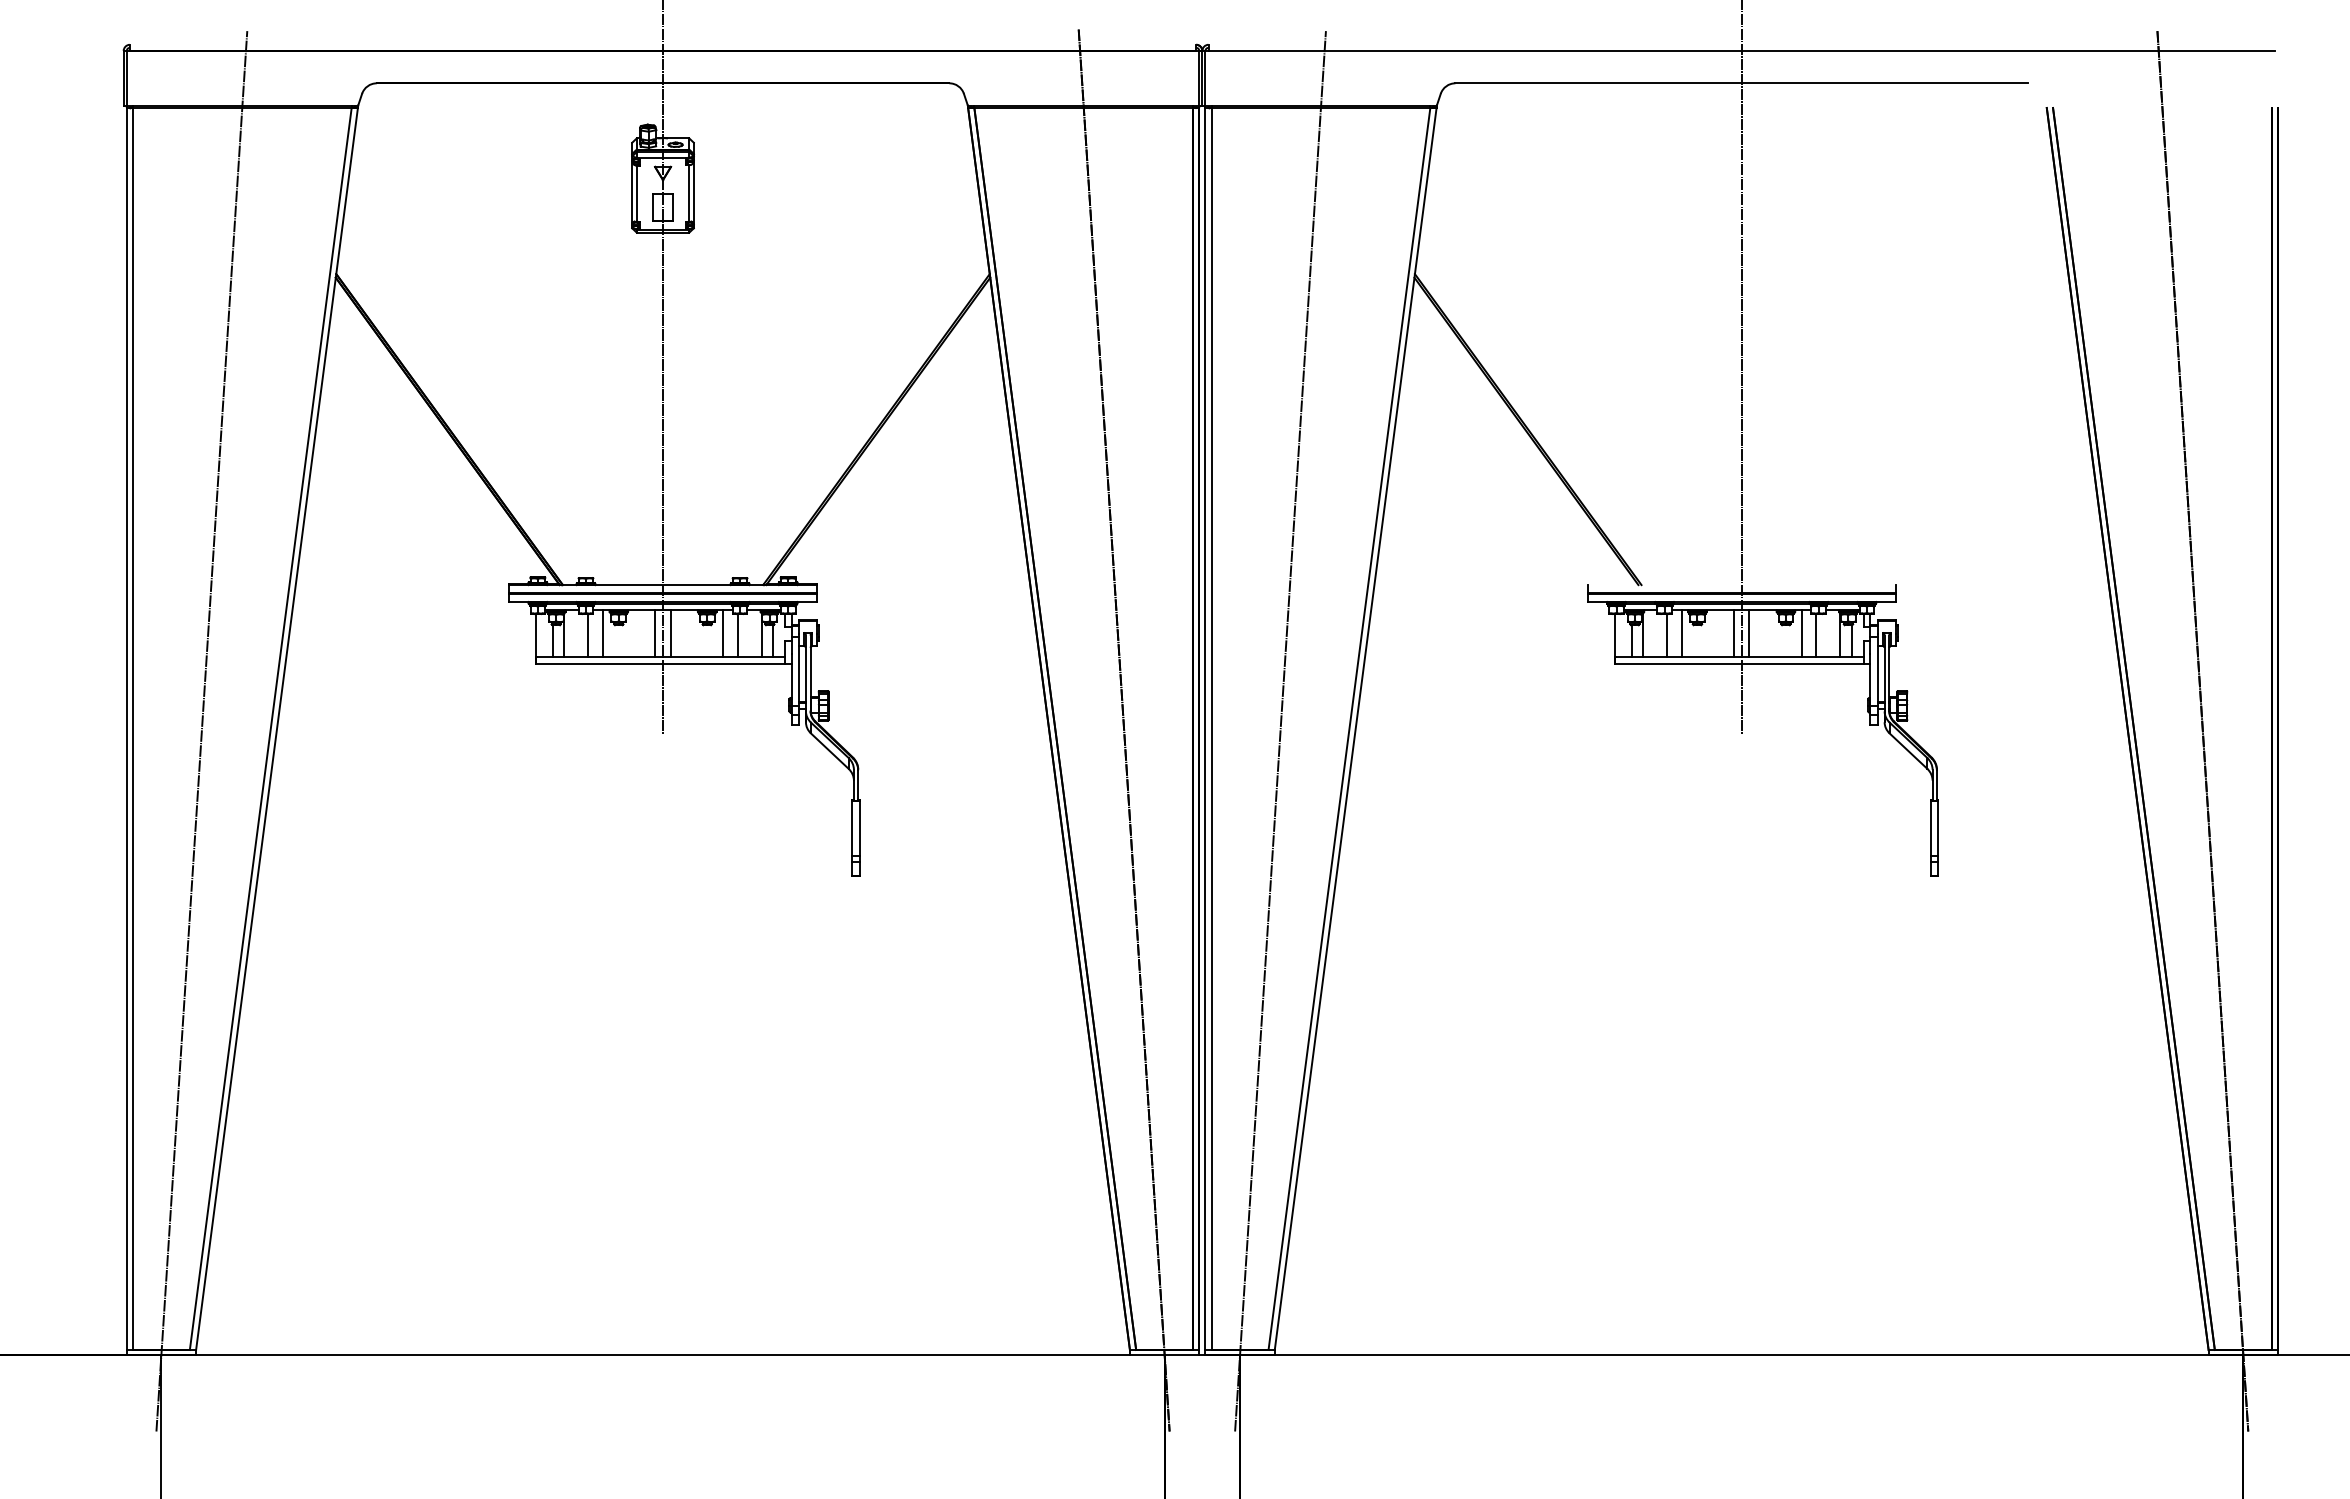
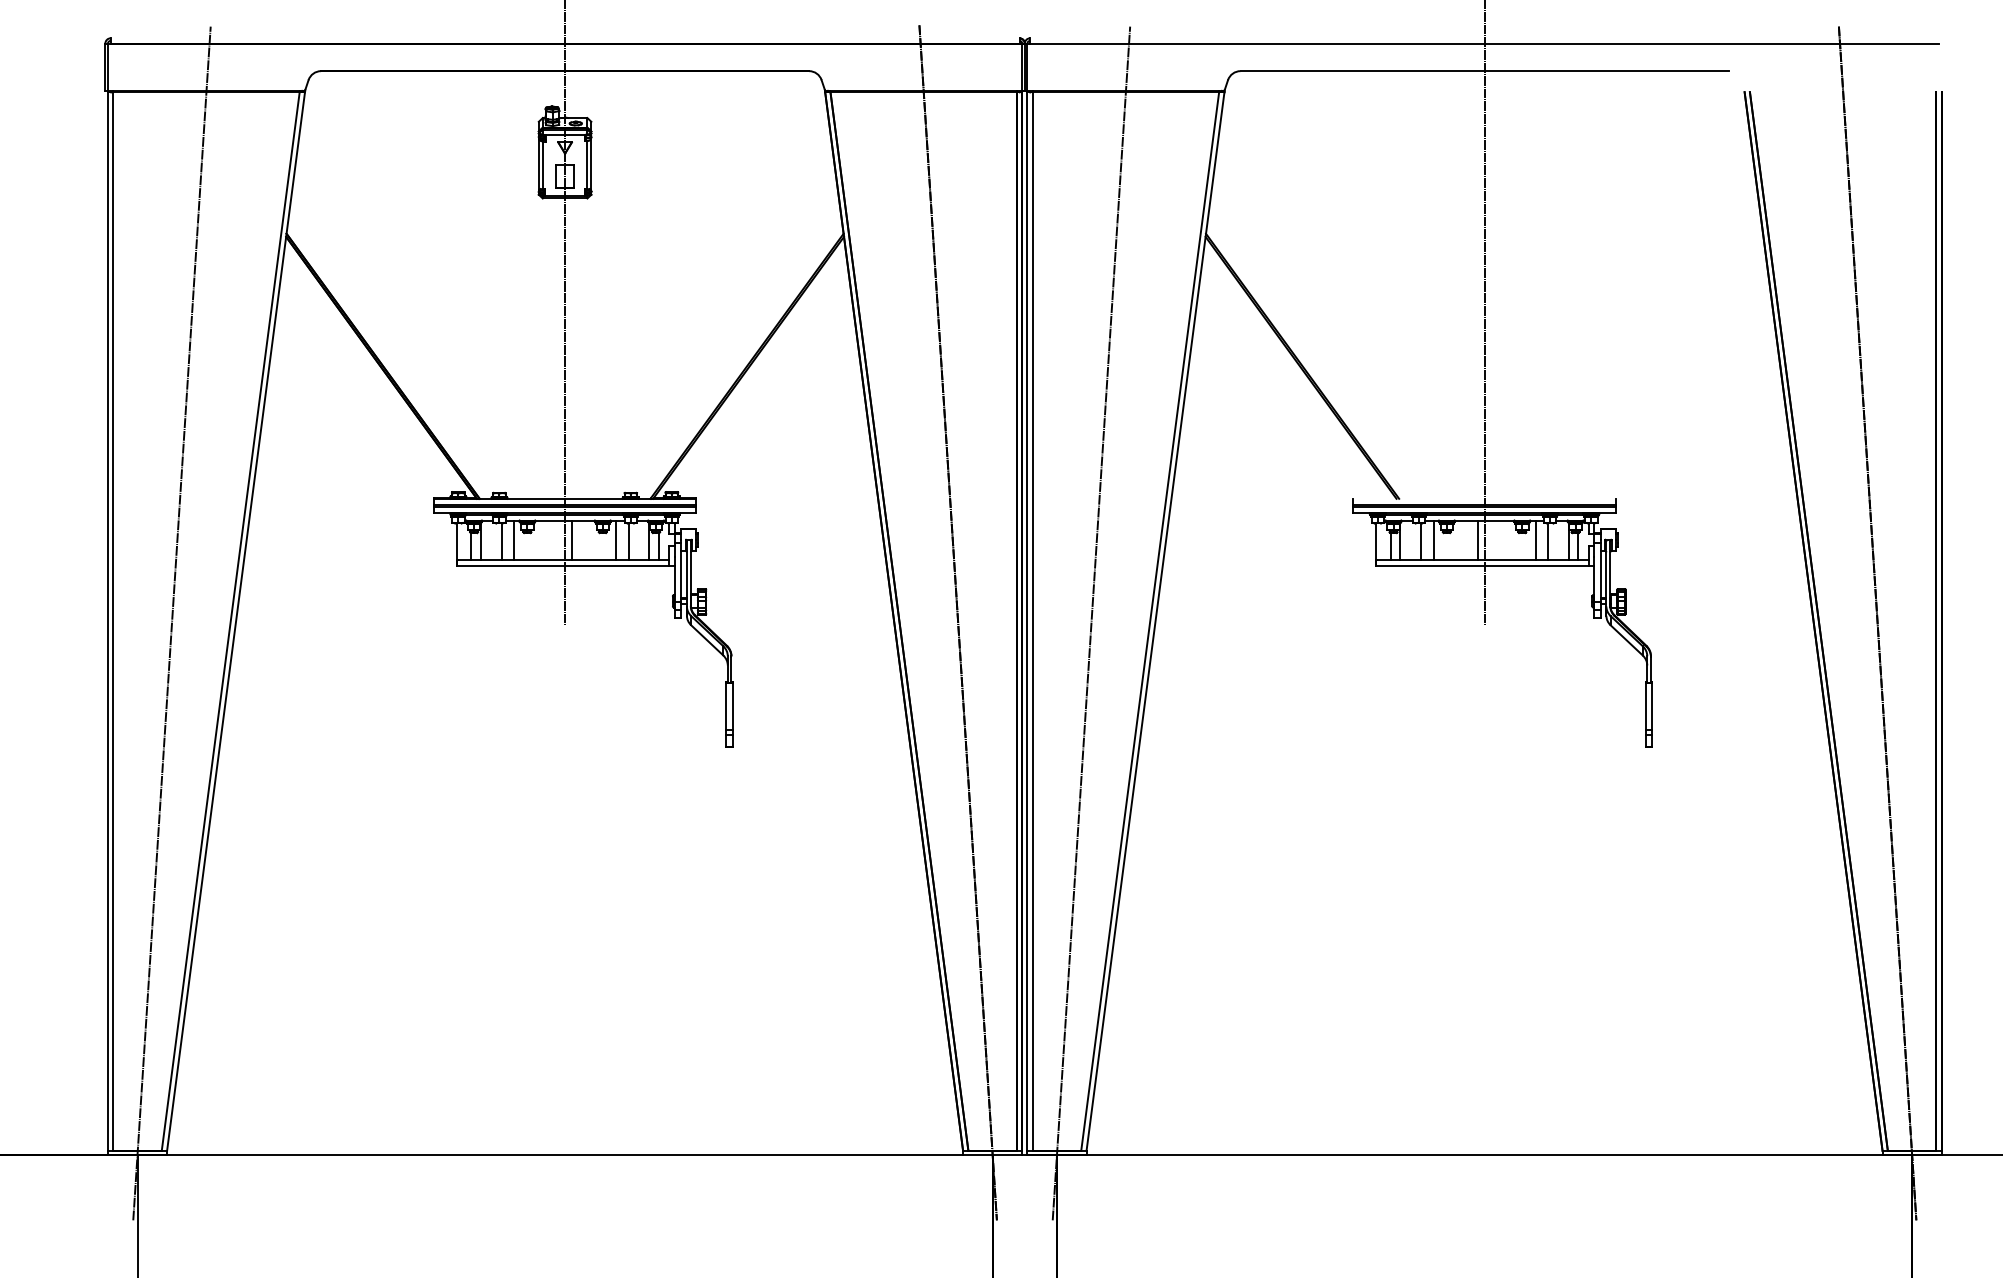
line: (655, 633) -> (558, 540), removed
line: (1749, 633) -> (1491, 540), removed

